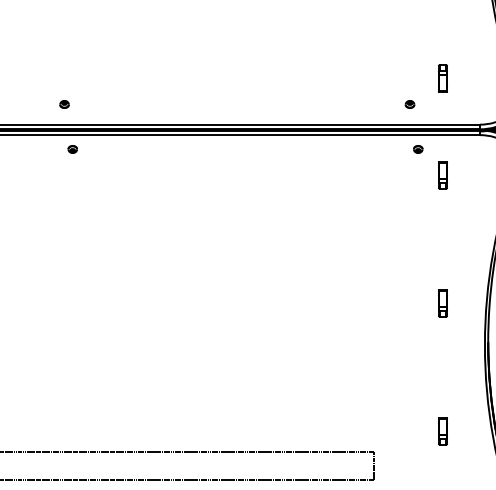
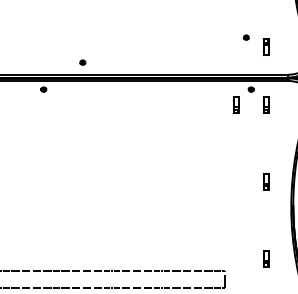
part: (64, 104) -> (82, 62), moved
part: (408, 104) -> (245, 37), moved
part: (392, 174) -> (235, 104), added

